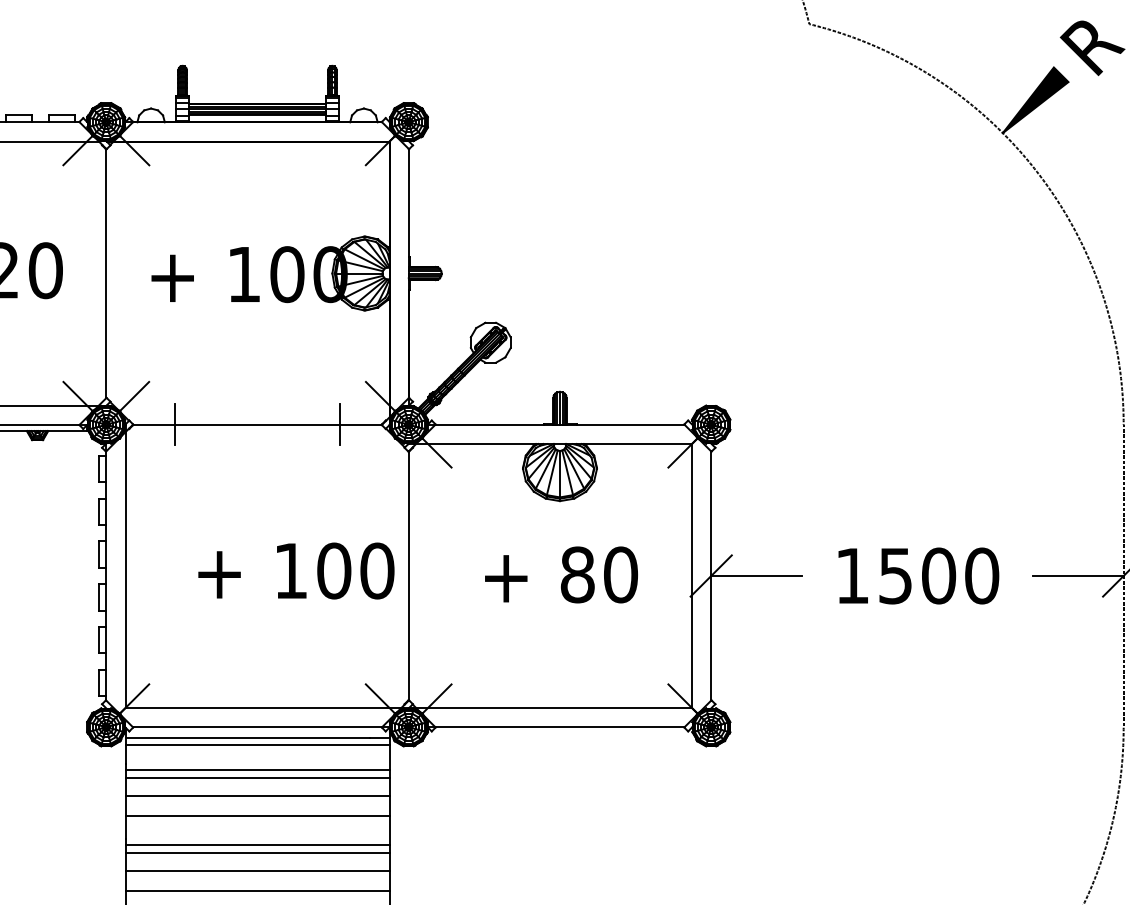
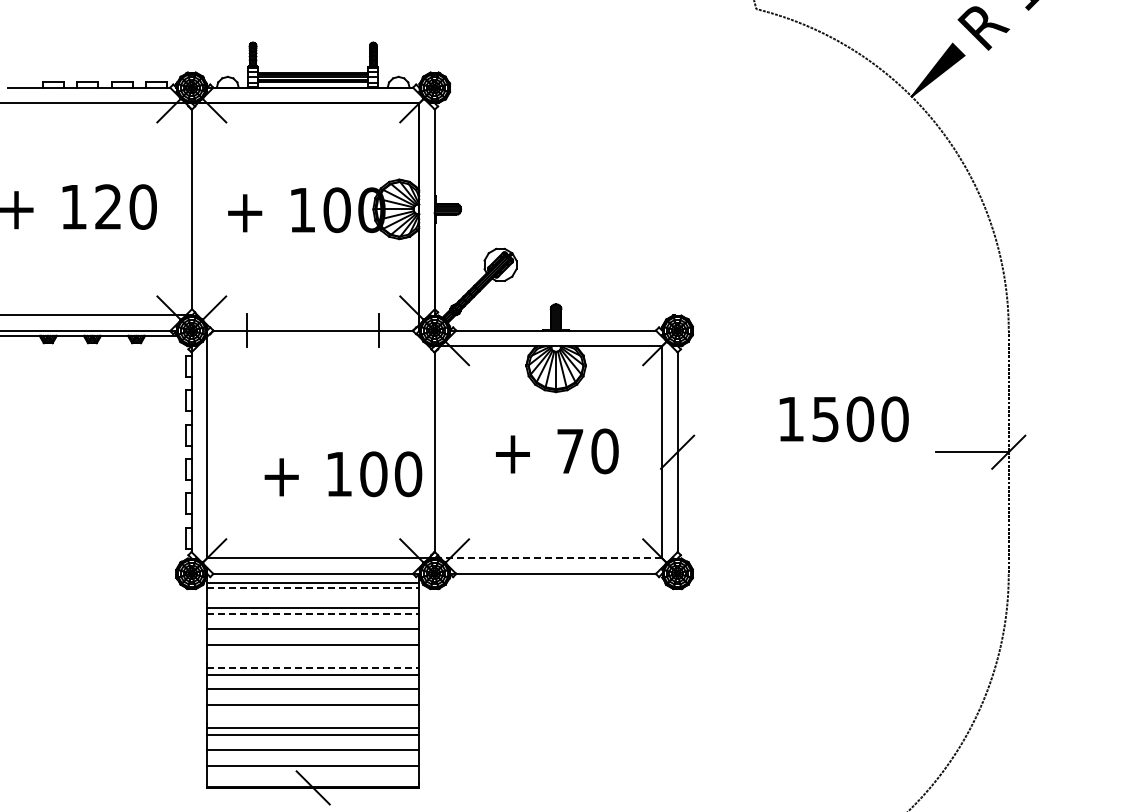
text: (296, 571) -> (343, 474), moved
text: (576, 575) -> (569, 451), 80 -> 70
line: (755, 576) -> (713, 452), removed
text: (917, 576) -> (843, 419), moved
line: (550, 708) -> (548, 558), solid -> dashed
line: (257, 744) -> (313, 587), solid -> dashed
line: (257, 778) -> (313, 614), solid -> dashed
line: (257, 845) -> (313, 668), solid -> dashed

